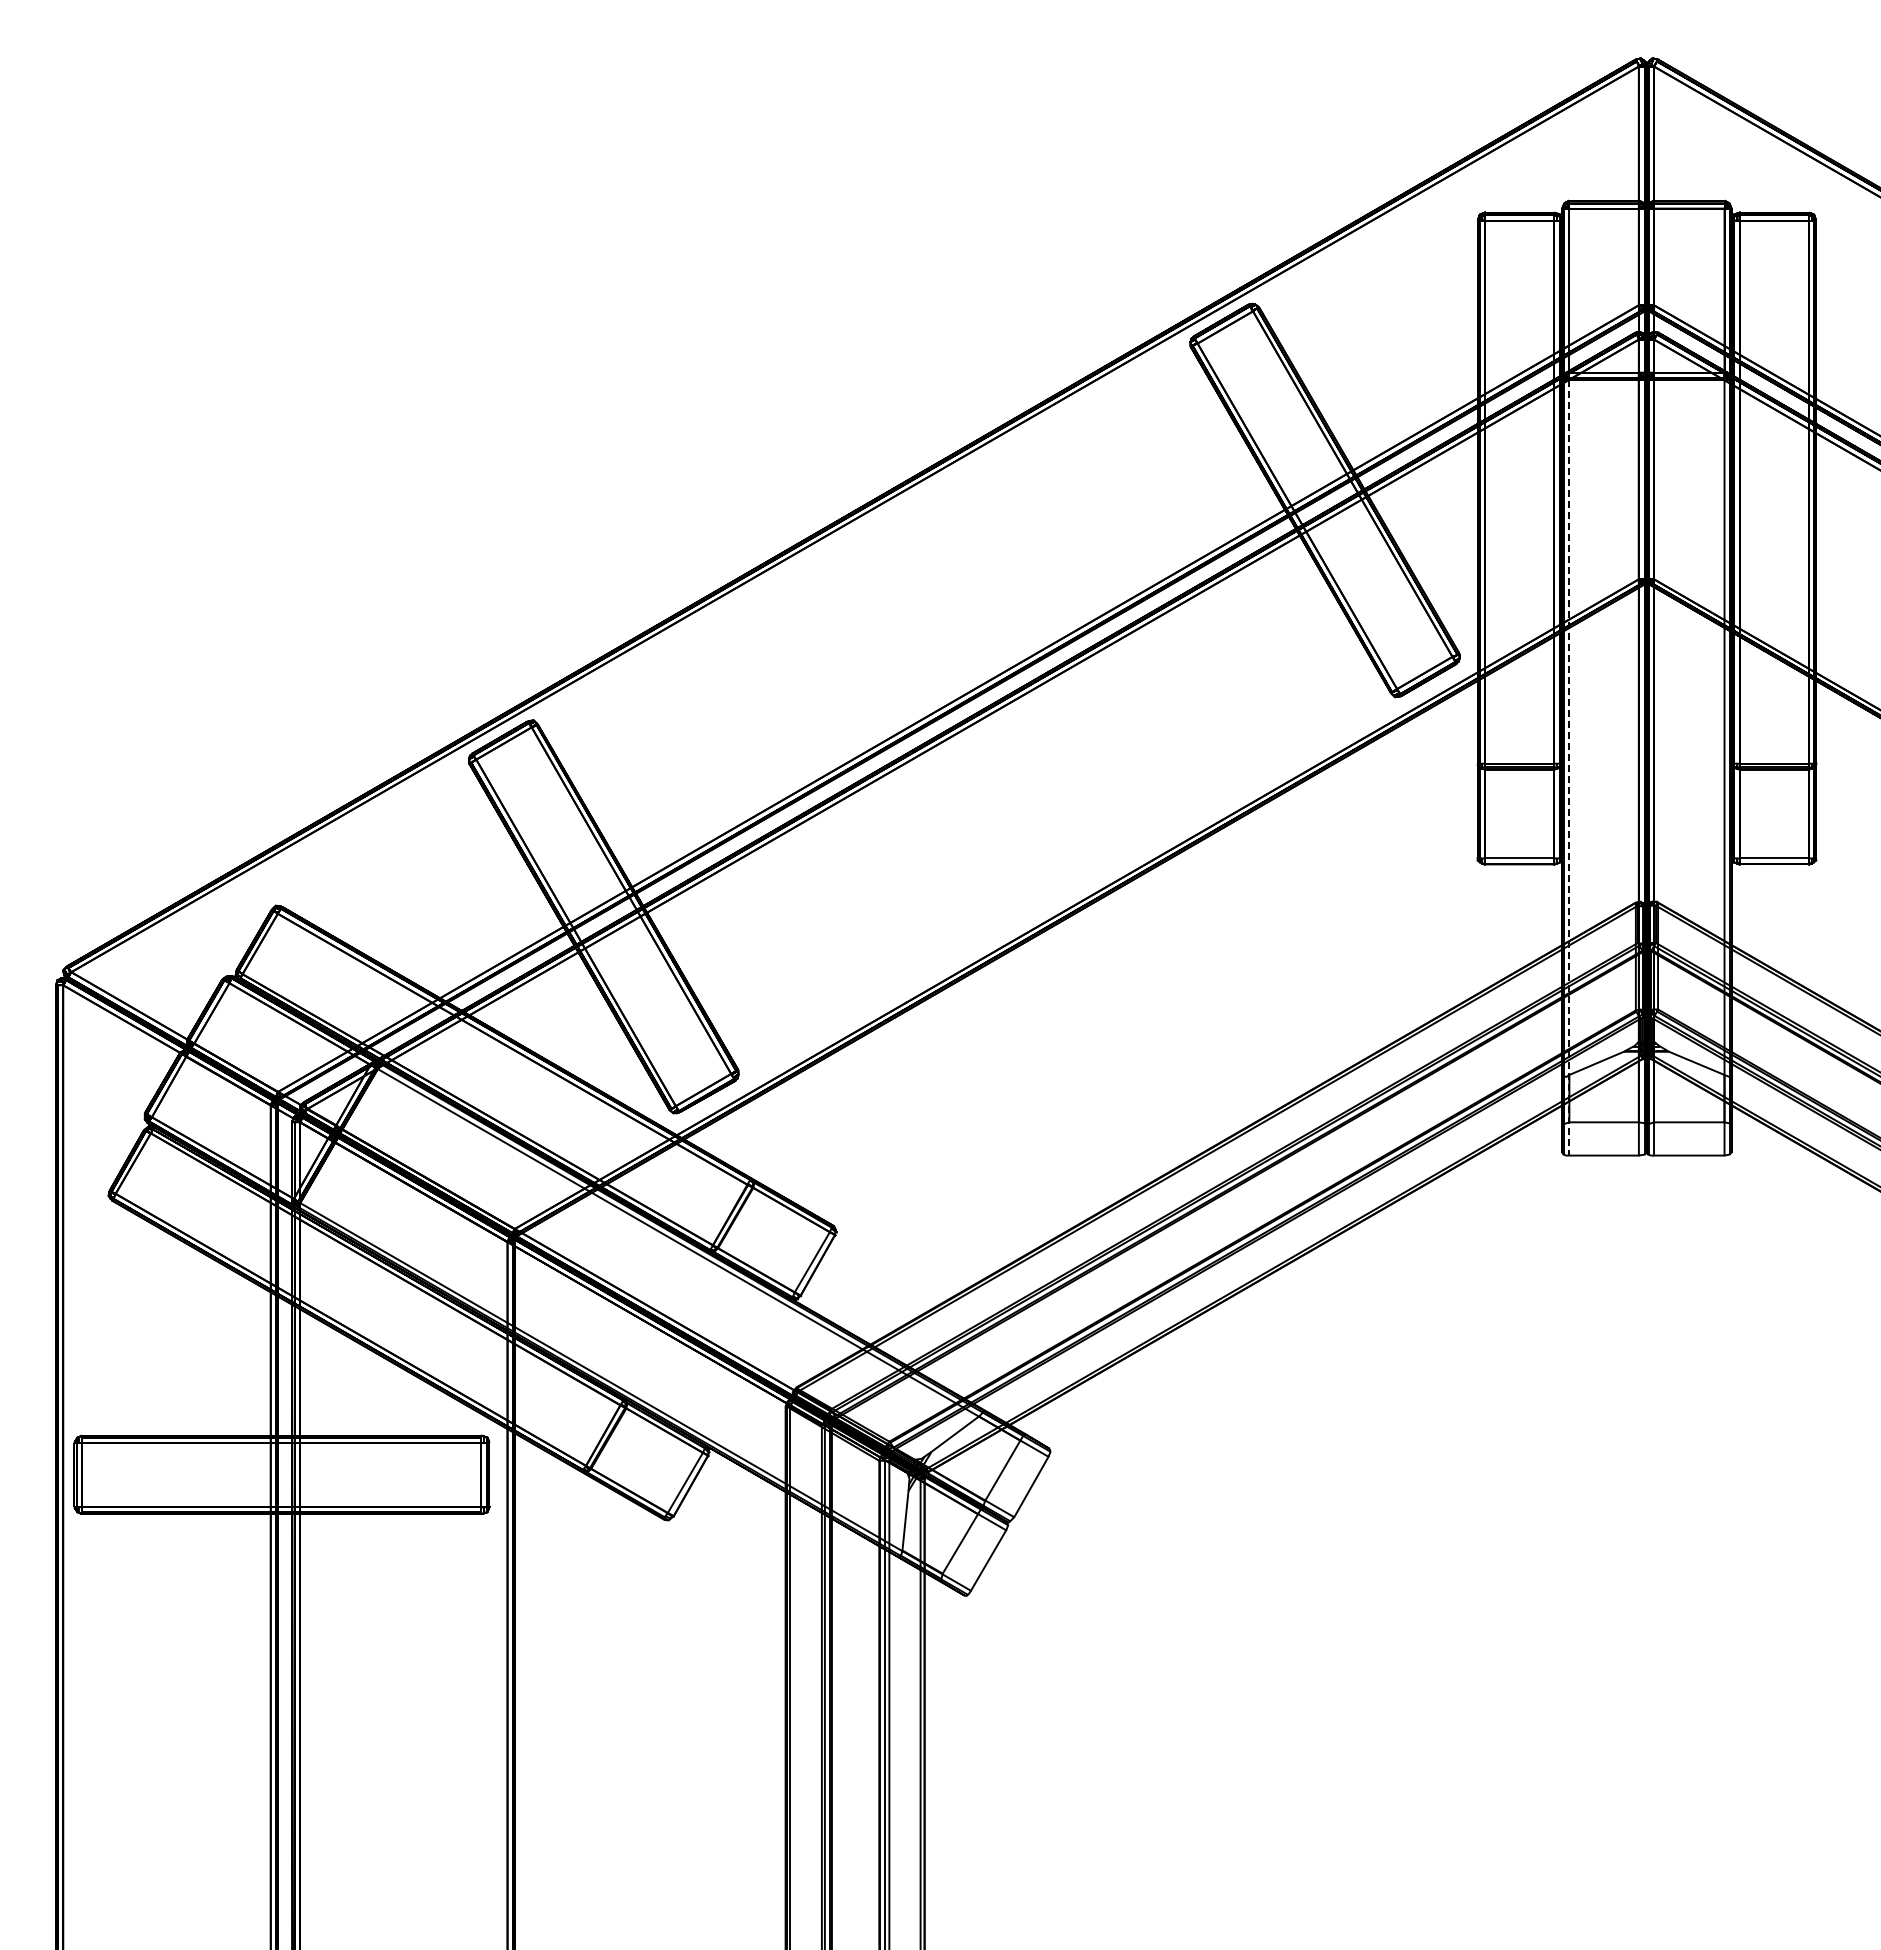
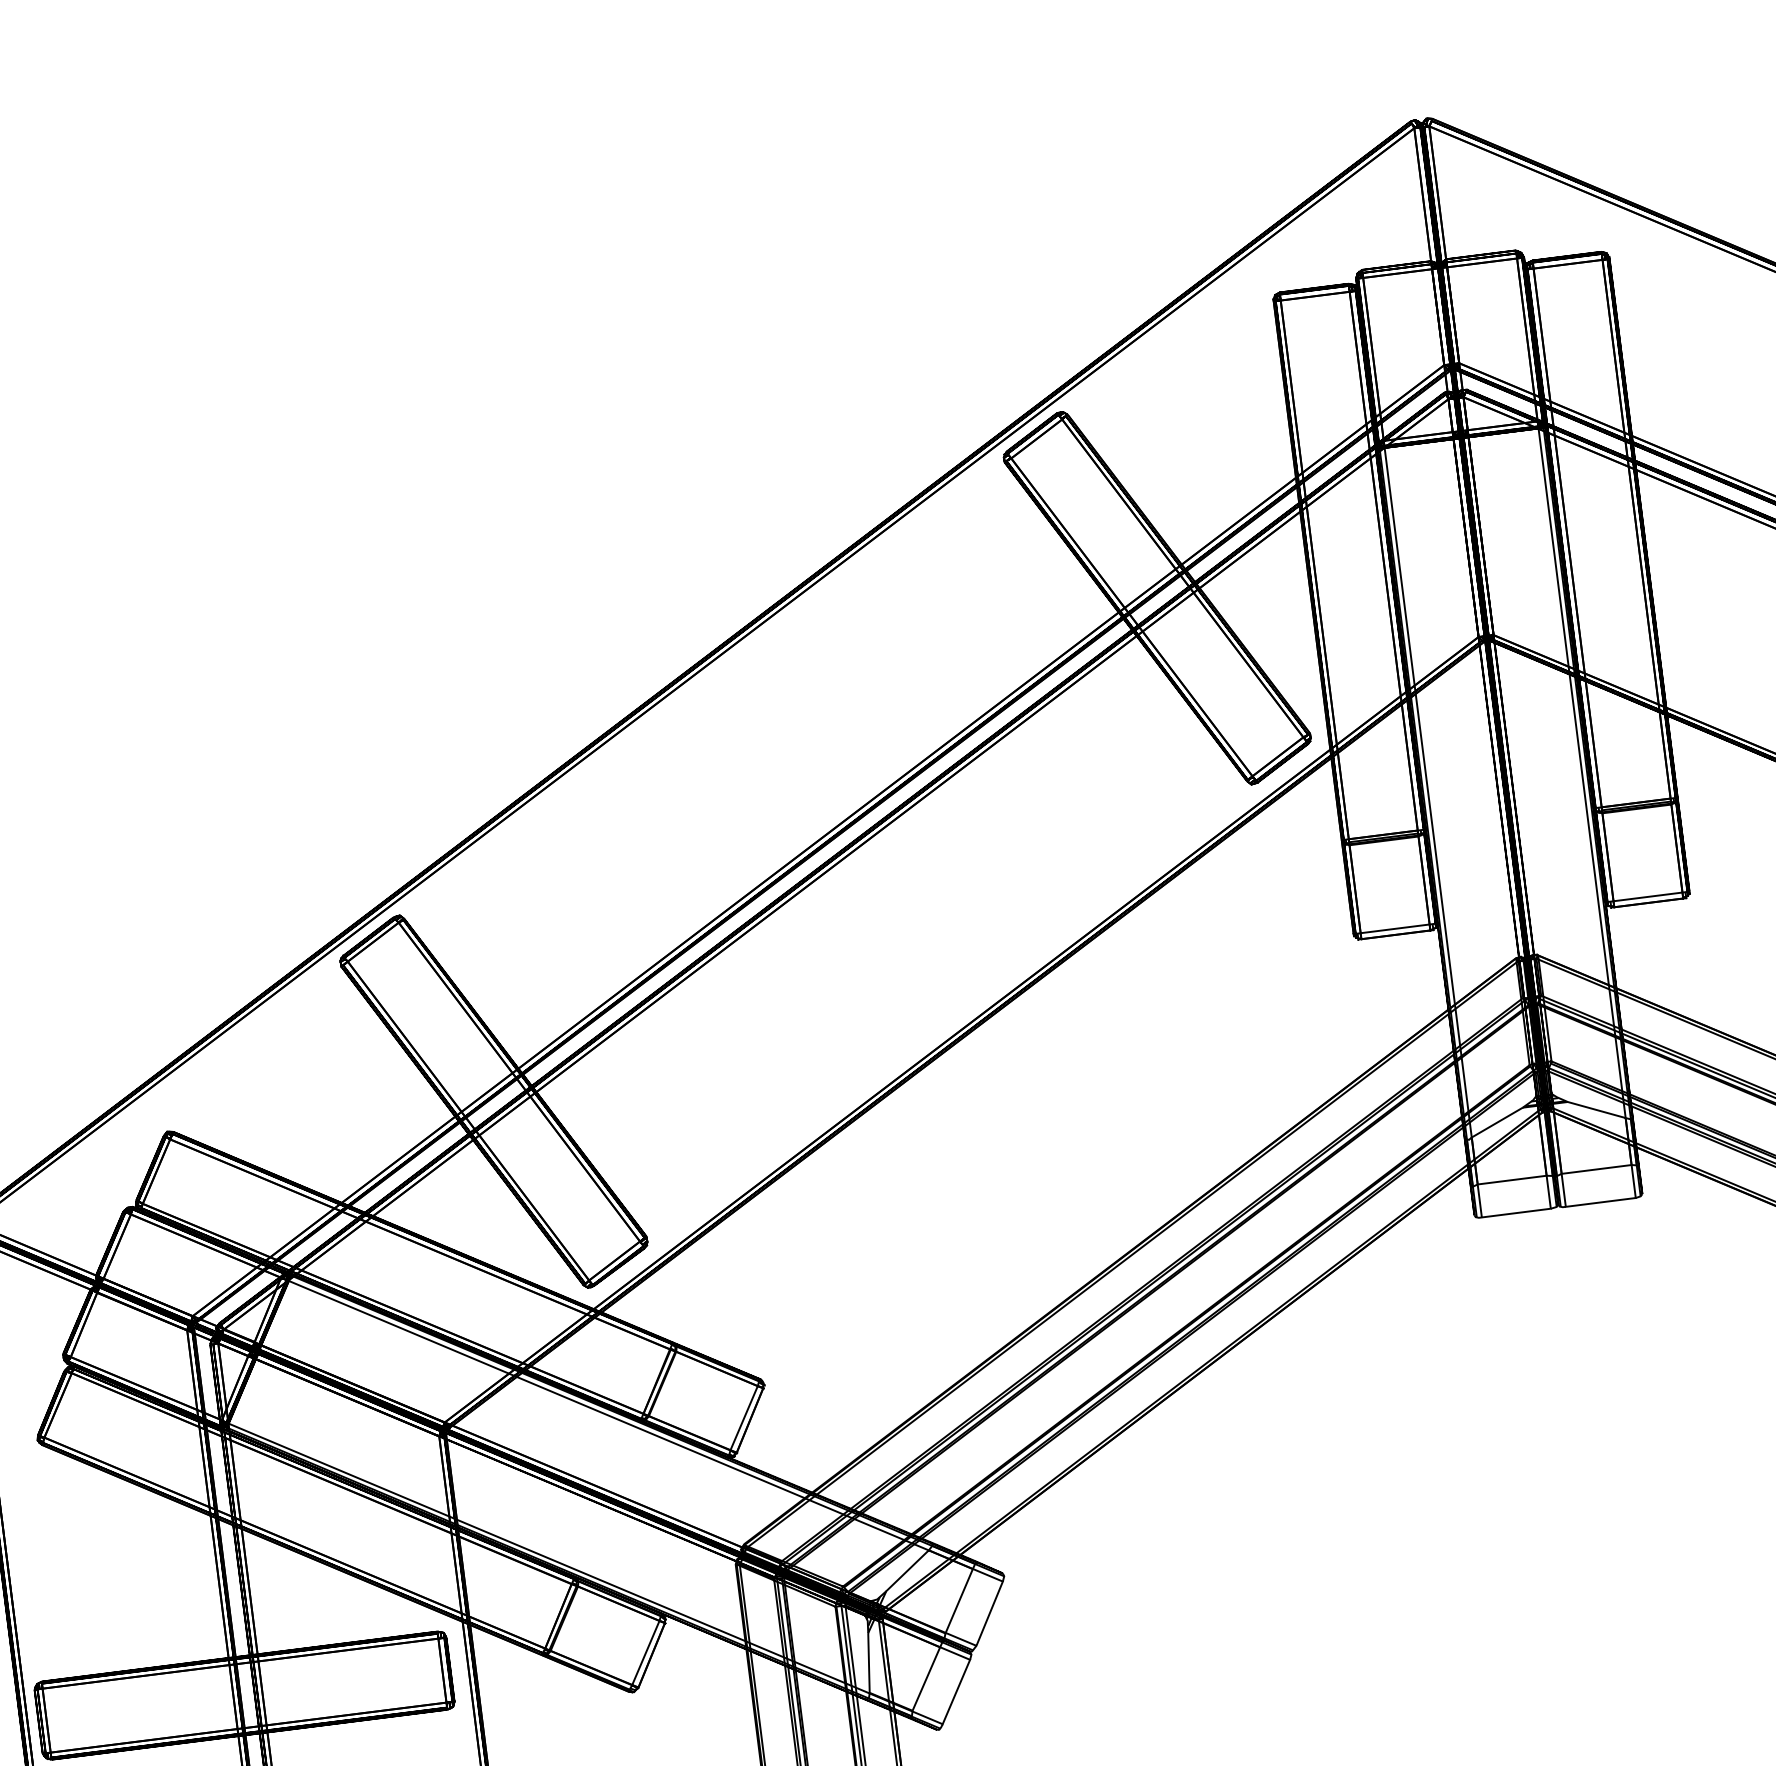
line: (1569, 767) -> (1433, 832), dashed -> solid

